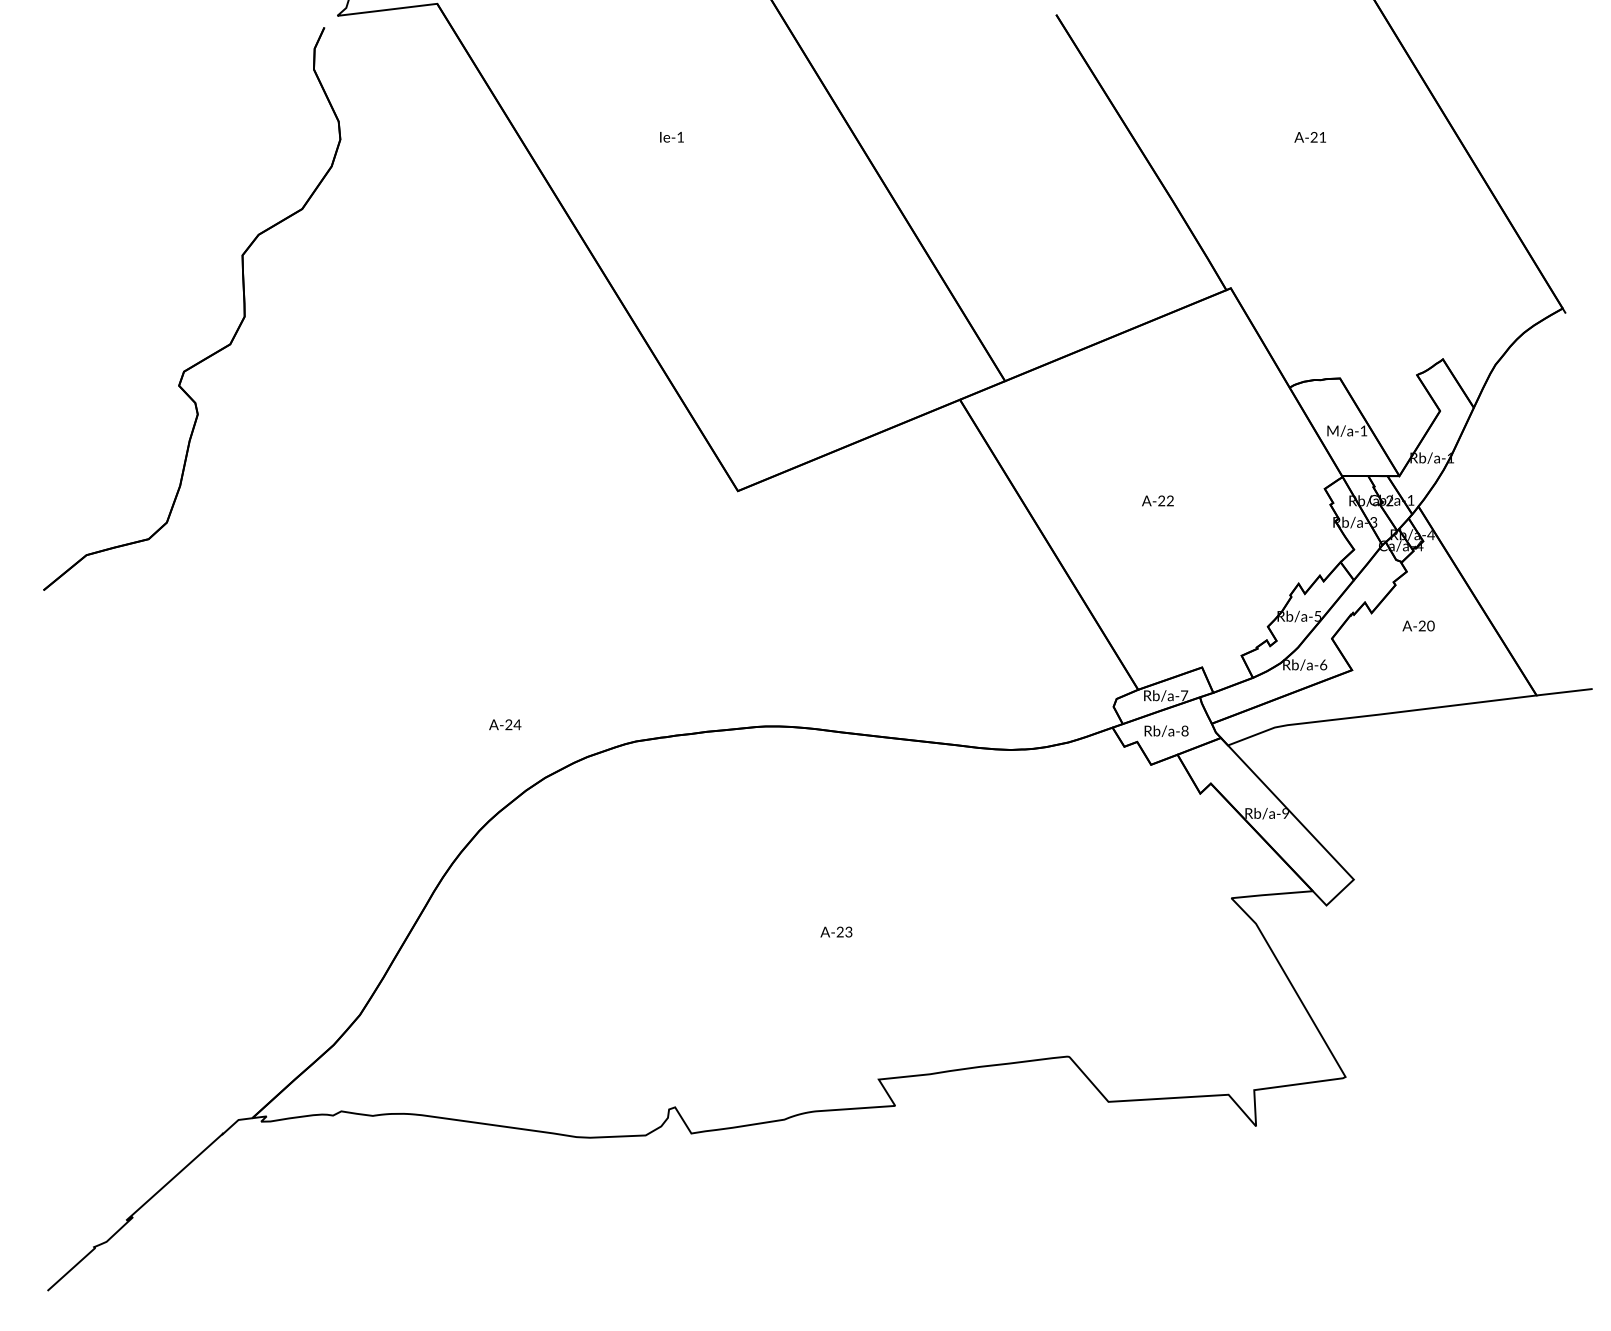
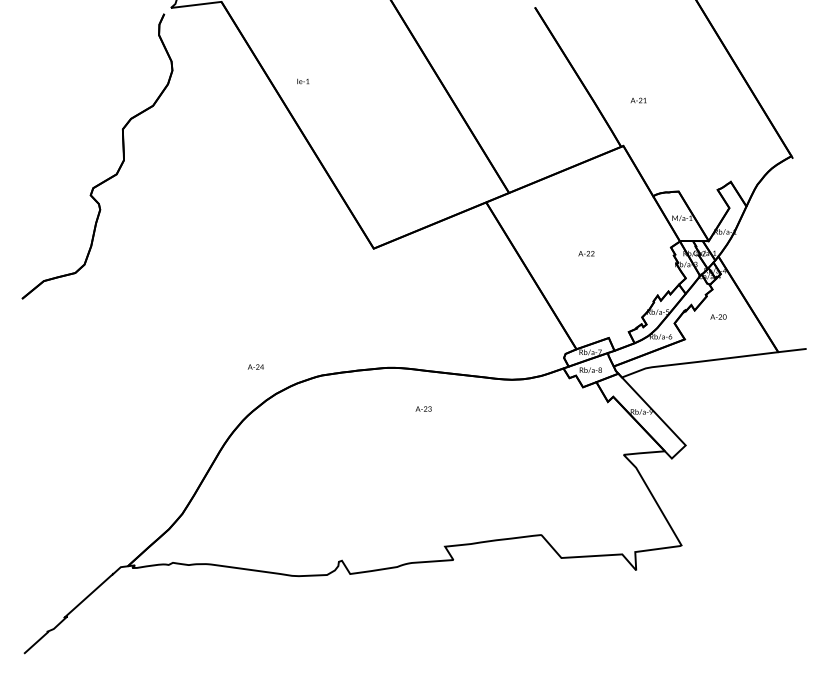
text: (672, 137) -> (303, 81), moved
text: (1309, 137) -> (638, 100), moved
text: (836, 931) -> (423, 408), moved

